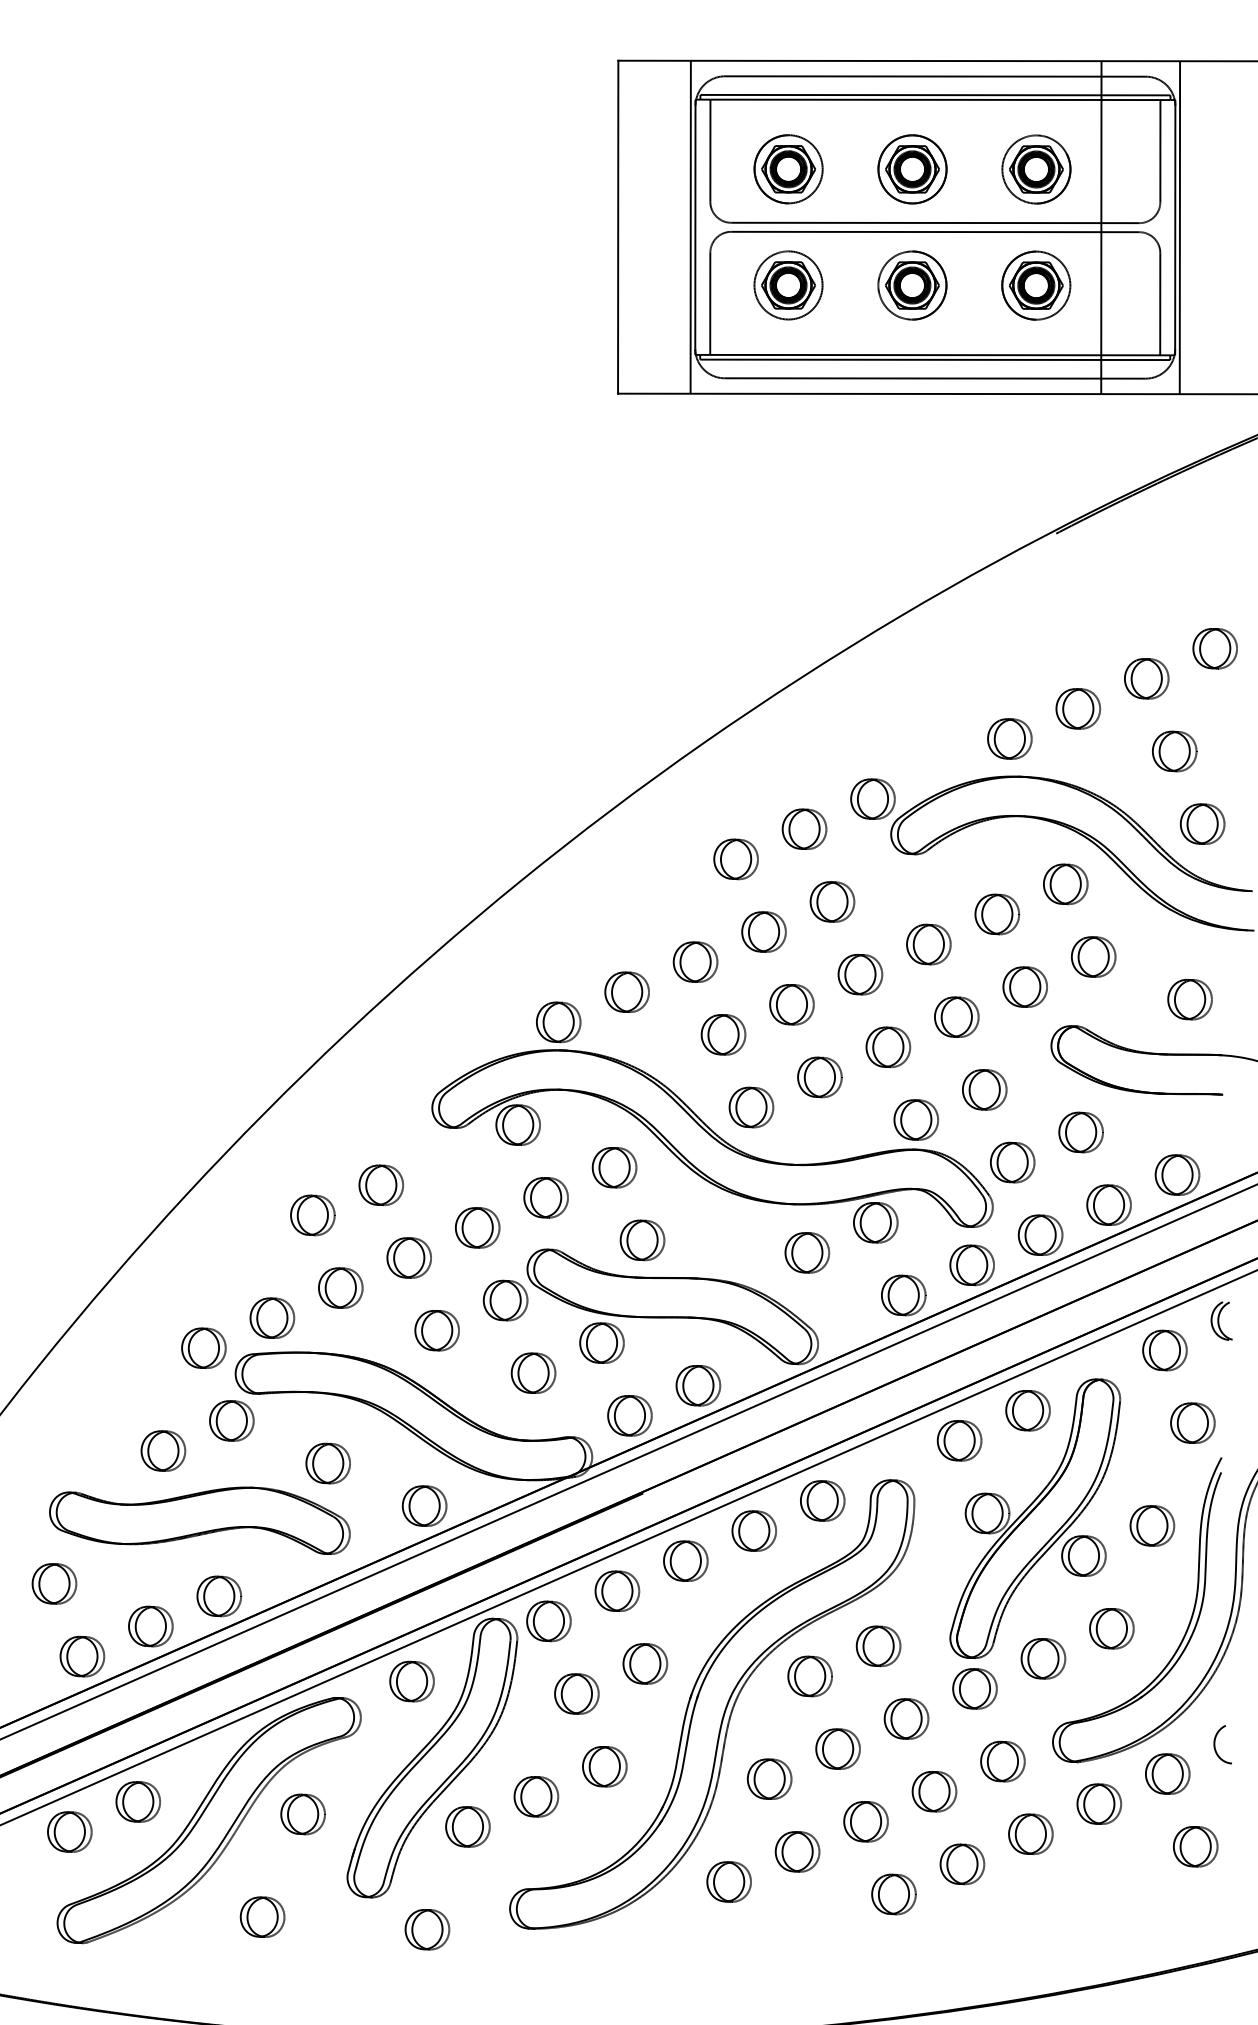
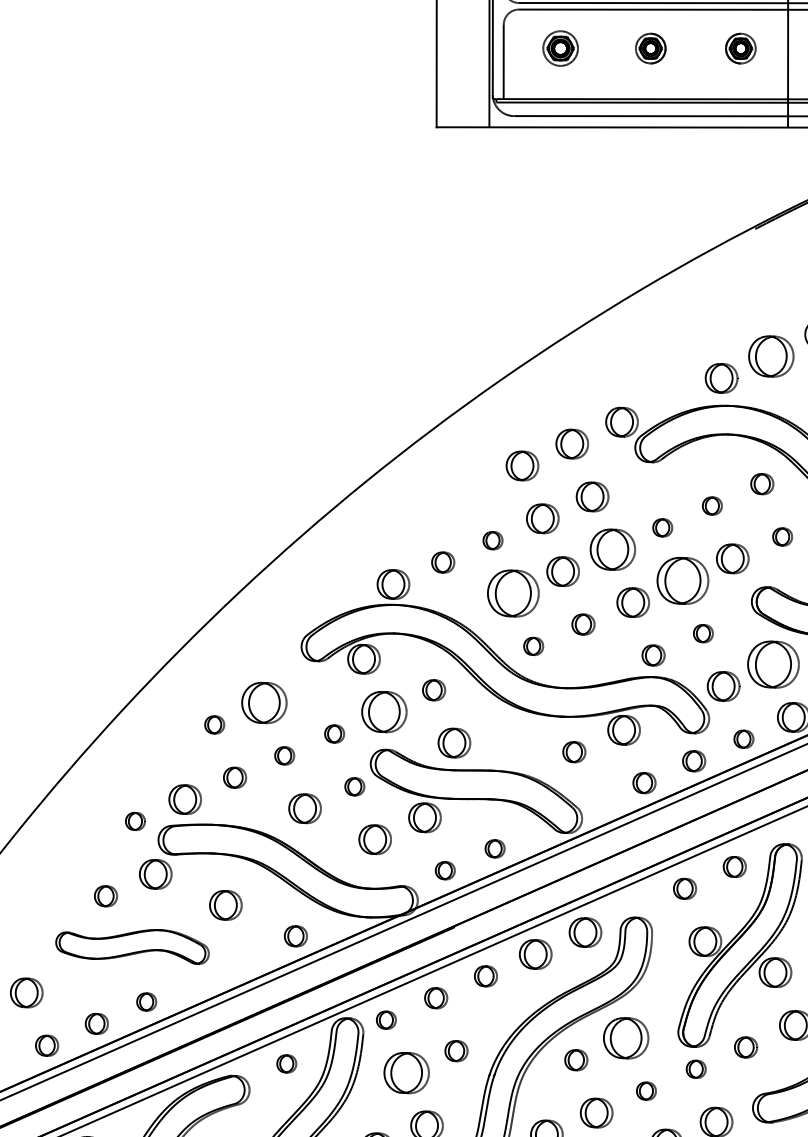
part: (788, 285) -> (560, 48), size x0.7
part: (912, 285) -> (650, 48), size x0.6
part: (1036, 285) -> (740, 48), size x0.6
part: (1078, 708) -> (771, 356), size x1.4
part: (1065, 884) -> (762, 484), size x0.7
part: (996, 914) -> (711, 506), size x0.6
part: (928, 944) -> (662, 527), size x0.6
part: (1093, 956) -> (782, 536), size x0.6
part: (695, 961) -> (492, 540), size x0.6
part: (860, 974) -> (612, 549), size x1.4
part: (626, 991) -> (442, 562), size x0.7
part: (956, 1016) -> (682, 580), size x1.6
part: (723, 1034) -> (513, 593), size x1.6
part: (819, 1077) -> (583, 624), size x0.7
part: (984, 1089) -> (703, 633), size x0.6
part: (751, 1107) -> (533, 646), size x0.6
part: (916, 1119) -> (653, 655), size x0.7
part: (1080, 1132) -> (772, 664), size x1.6
part: (614, 1167) -> (434, 690), size x0.7
part: (381, 1185) -> (264, 703), size x1.4
part: (545, 1197) -> (383, 711), size x1.4
part: (312, 1215) -> (214, 724), size x0.6
part: (477, 1227) -> (334, 733), size x0.6
part: (1040, 1234) -> (743, 738), size x0.6
part: (807, 1252) -> (574, 751), size x0.7
part: (408, 1257) -> (284, 755), size x0.6
part: (971, 1265) -> (693, 761), size x0.7
part: (340, 1287) -> (234, 777), size x0.7
part: (903, 1295) -> (644, 783), size x0.7
part: (505, 1300) -> (354, 786), size x0.6
part: (203, 1347) -> (135, 820), size x0.6
part: (698, 1385) -> (495, 848), size x0.6
part: (1027, 1410) -> (734, 866), size x0.7
part: (629, 1415) -> (444, 870), size x0.6
part: (959, 1440) -> (684, 888), size x0.7
part: (163, 1450) -> (106, 895), size x0.7
part: (424, 1505) -> (295, 935), size x0.7
part: (199, 1520) -> (132, 946), size x0.7
part: (685, 1560) -> (485, 975), size x0.7
part: (617, 1590) -> (436, 997), size x0.7
part: (219, 1596) -> (146, 1002), size x0.6
part: (548, 1621) -> (386, 1020), size x0.6
part: (150, 1626) -> (96, 1023), size x0.7
part: (878, 1646) -> (626, 1038), size x1.4
part: (82, 1656) -> (47, 1045), size x0.7
part: (1043, 1658) -> (746, 1047), size x0.7
part: (645, 1663) -> (456, 1050), size x0.7
part: (809, 1676) -> (575, 1060), size x0.7
part: (411, 1681) -> (286, 1063), size x0.6
part: (974, 1688) -> (695, 1068), size x0.6
part: (576, 1693) -> (406, 1072), size x1.4
part: (906, 1718) -> (646, 1090), size x0.6

